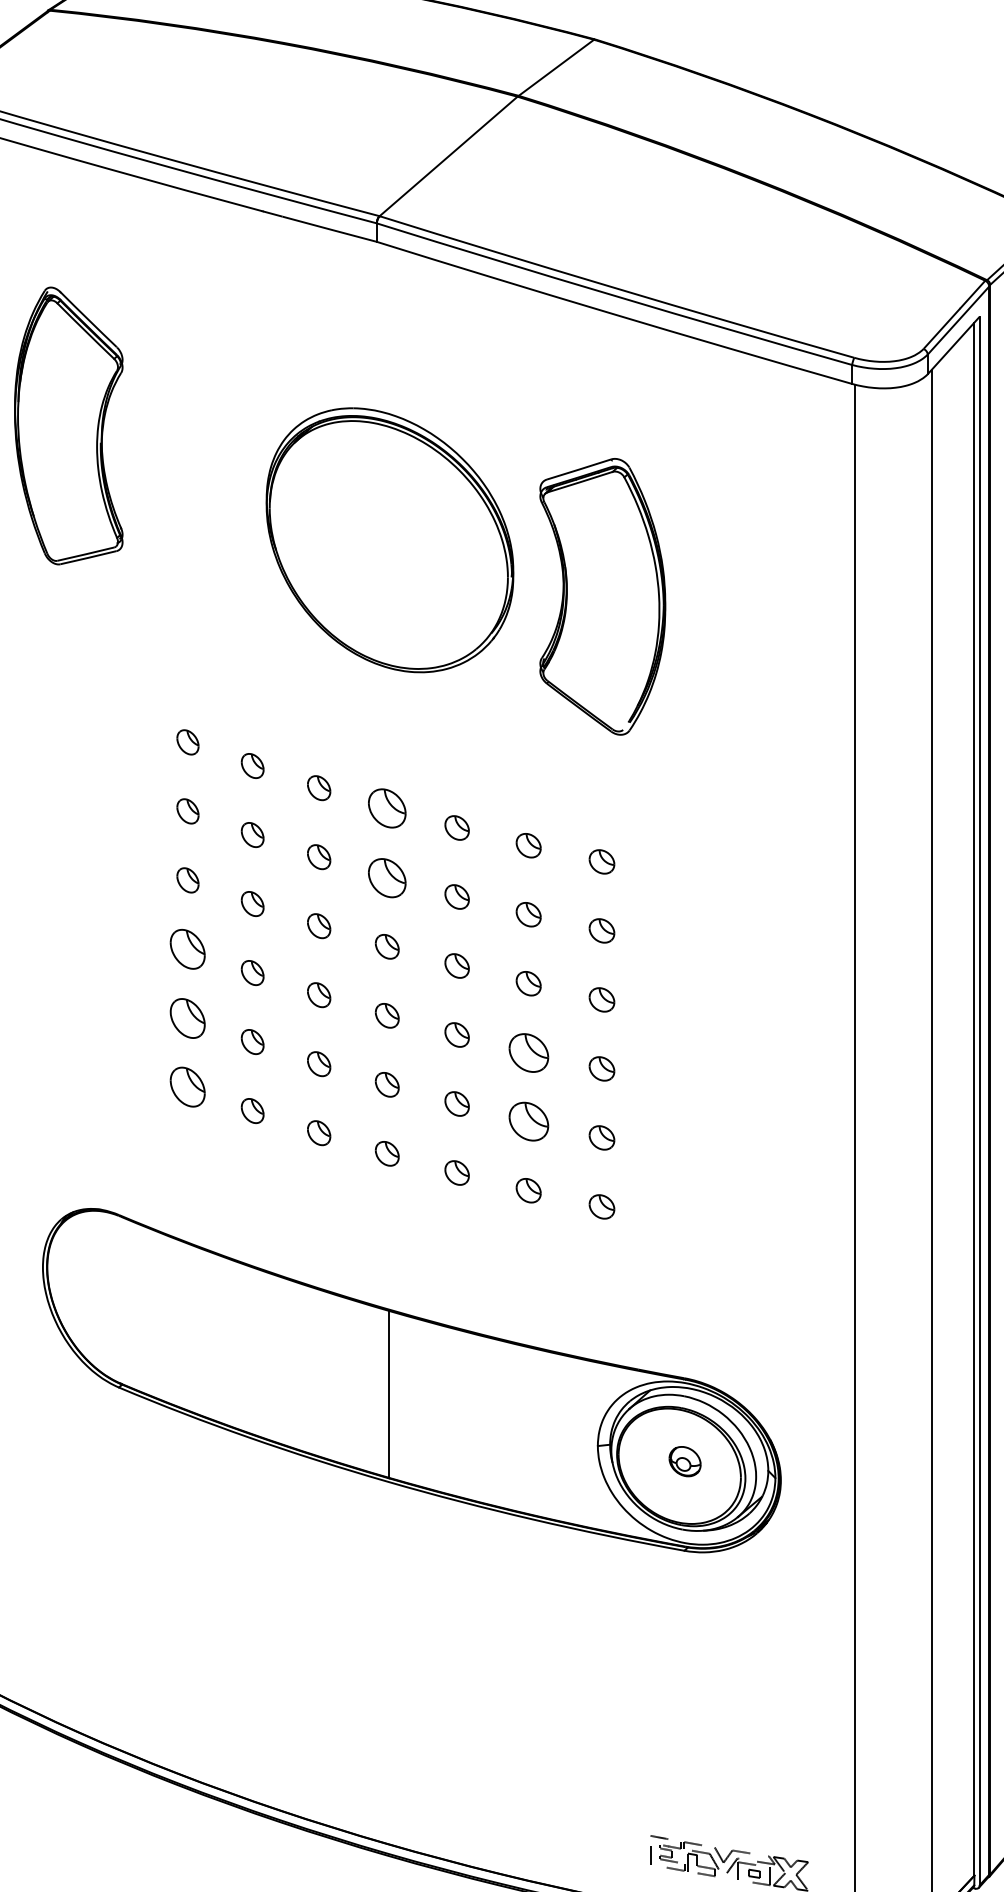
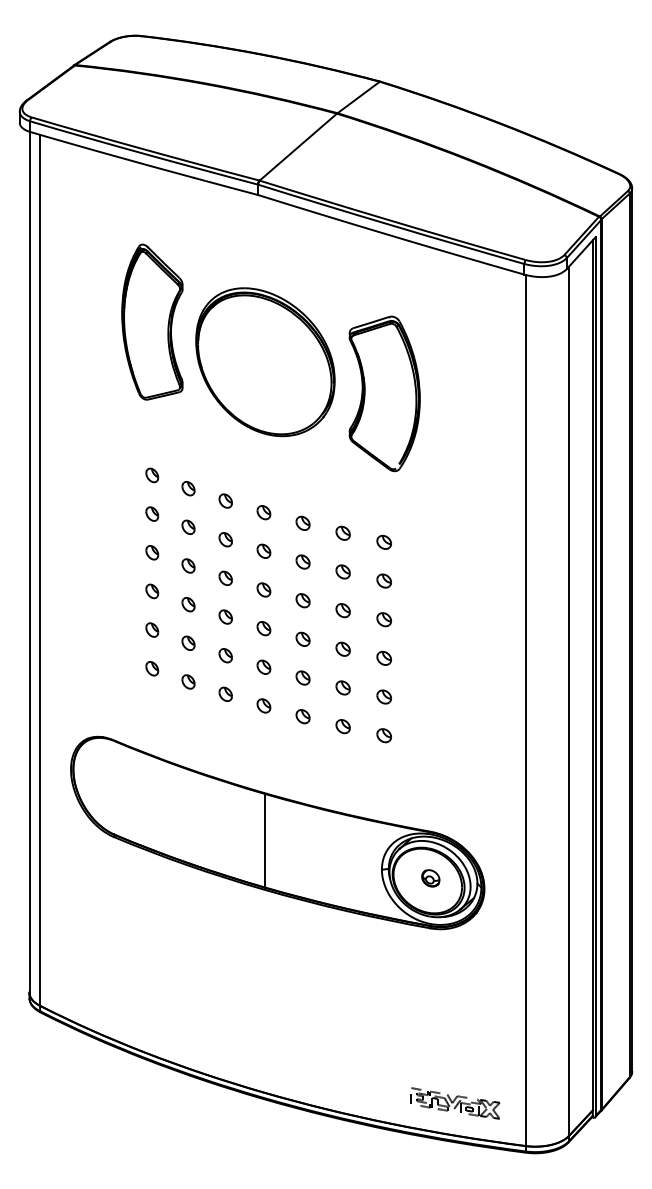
part: (68, 424) -> (152, 321), moved
part: (386, 808) -> (263, 512), size x0.62
part: (386, 876) -> (263, 550), size x0.62
part: (188, 949) -> (152, 591), size x0.62
part: (188, 1017) -> (152, 629), size x0.62
part: (527, 1051) -> (342, 648), size x0.62
part: (188, 1086) -> (152, 668), size x0.62
part: (527, 1120) -> (342, 687), size x0.62

